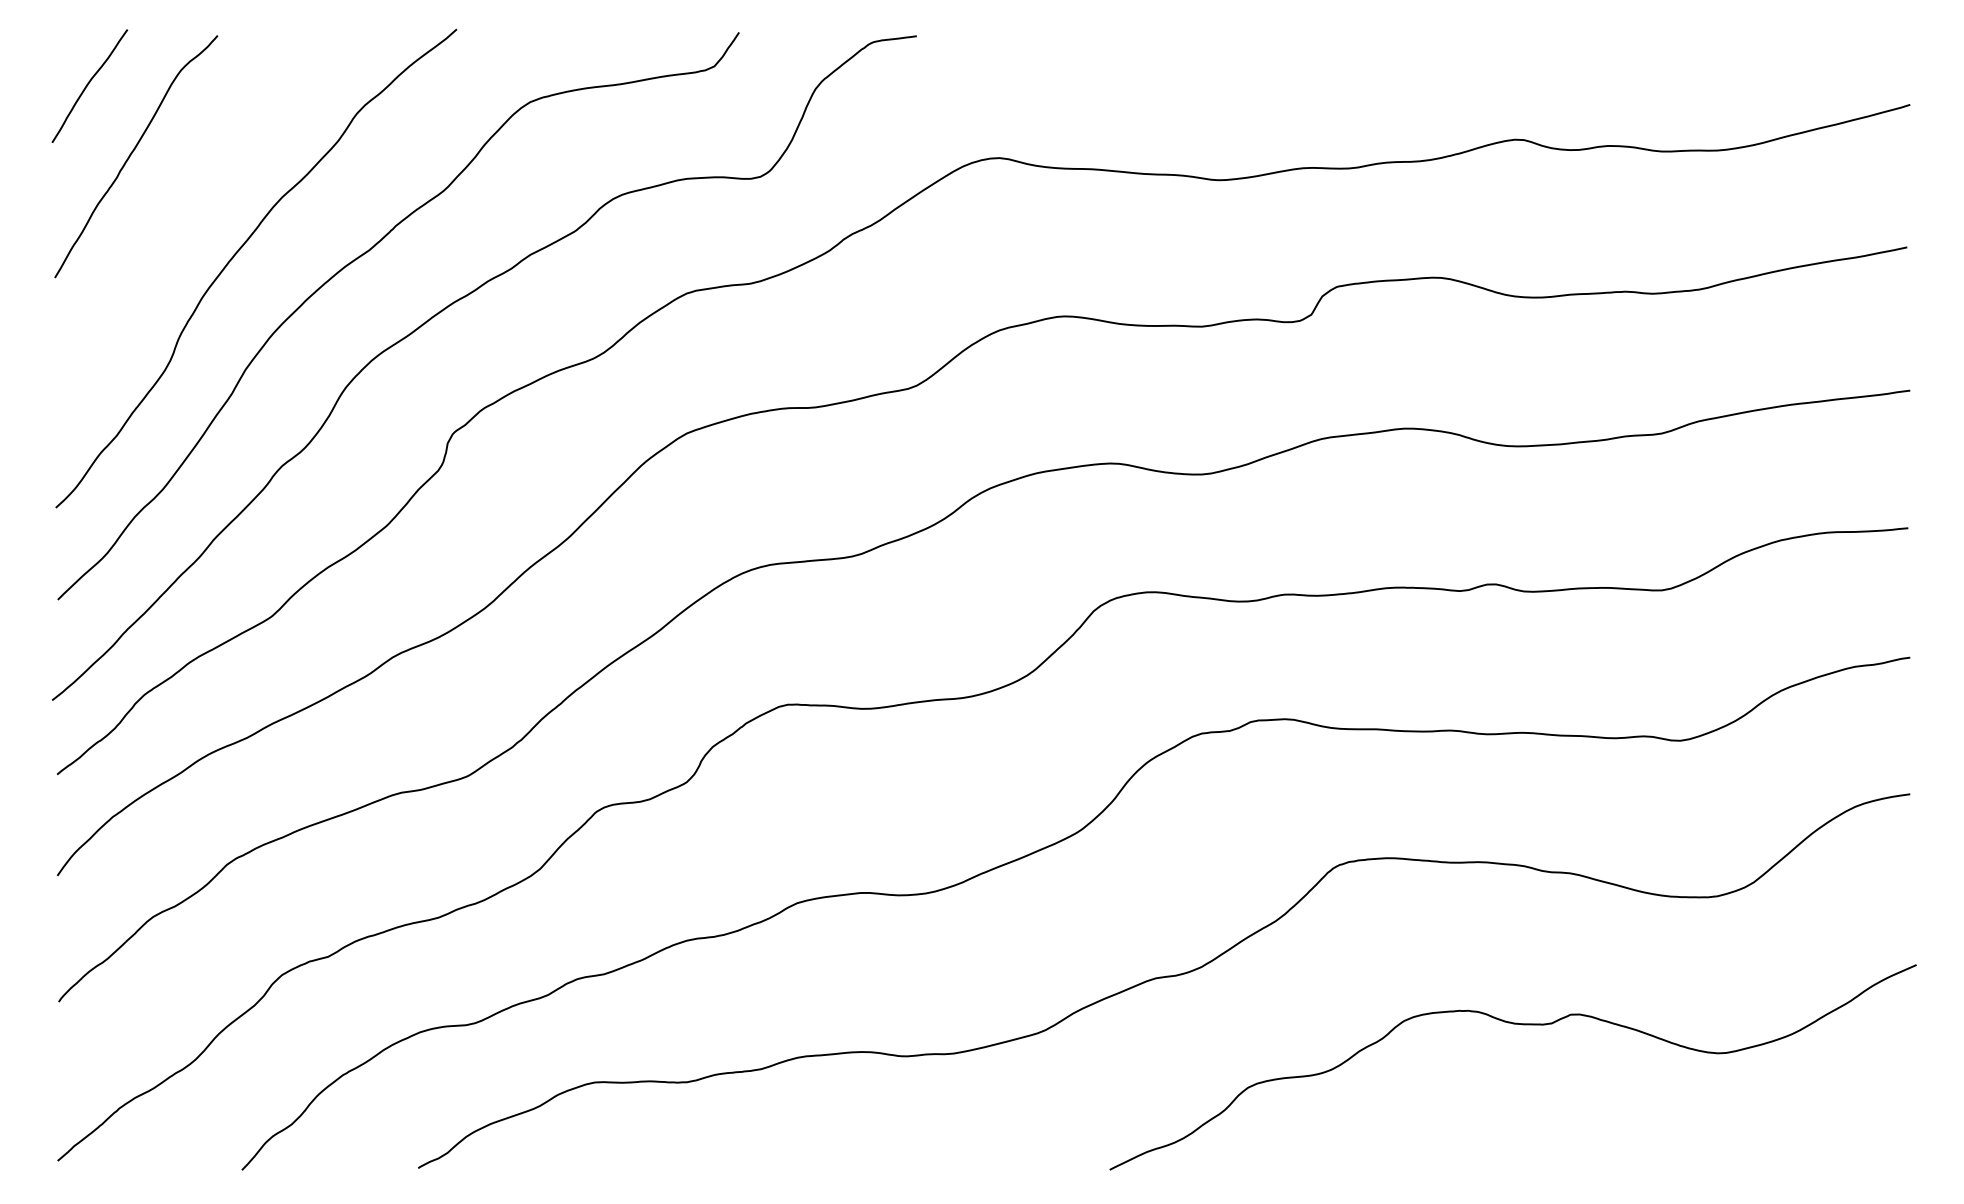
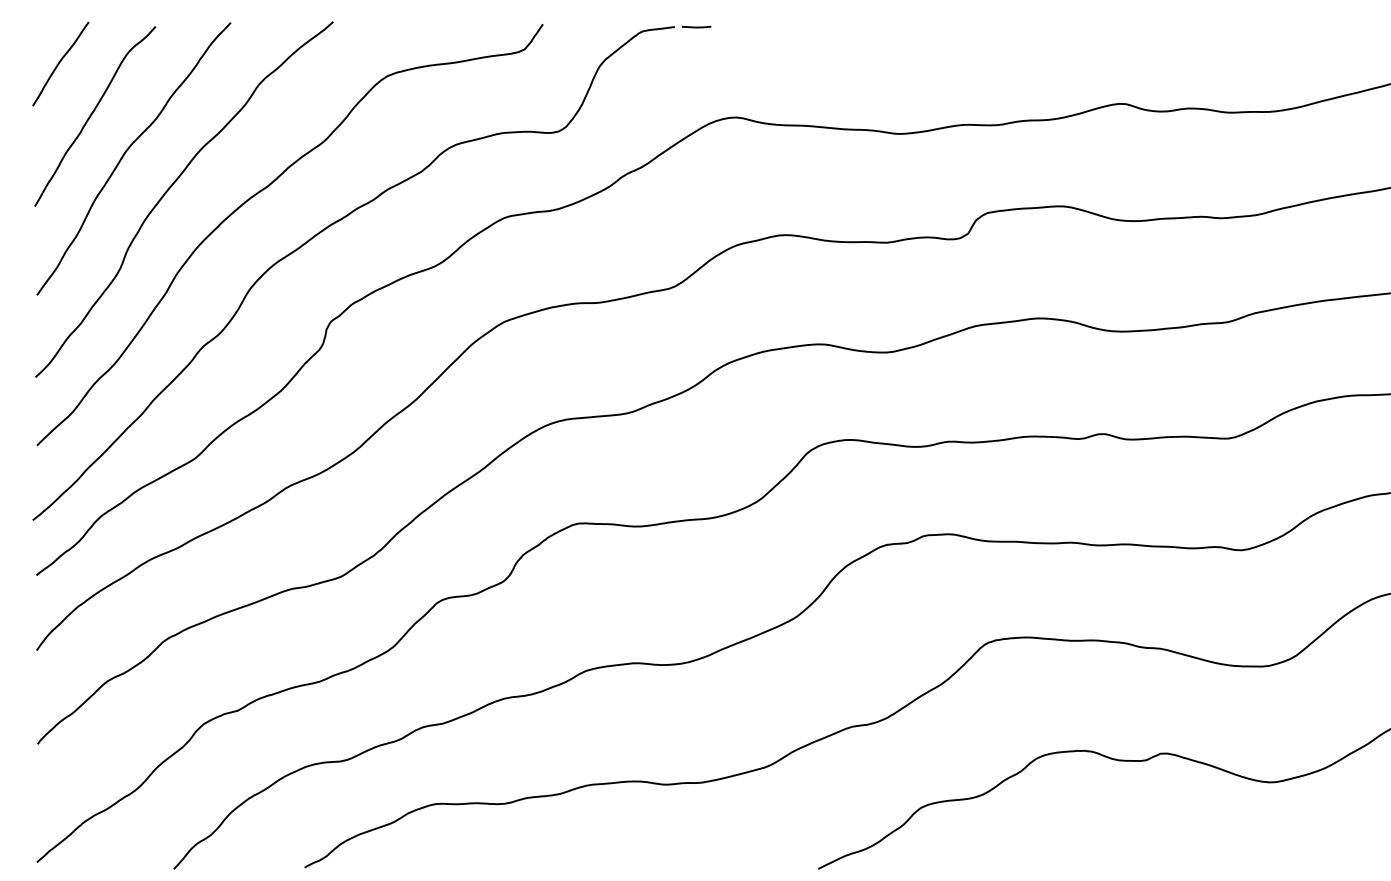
line: (945, 36) -> (696, 27), added
curve: (176, 207) -> (125, 154), added

